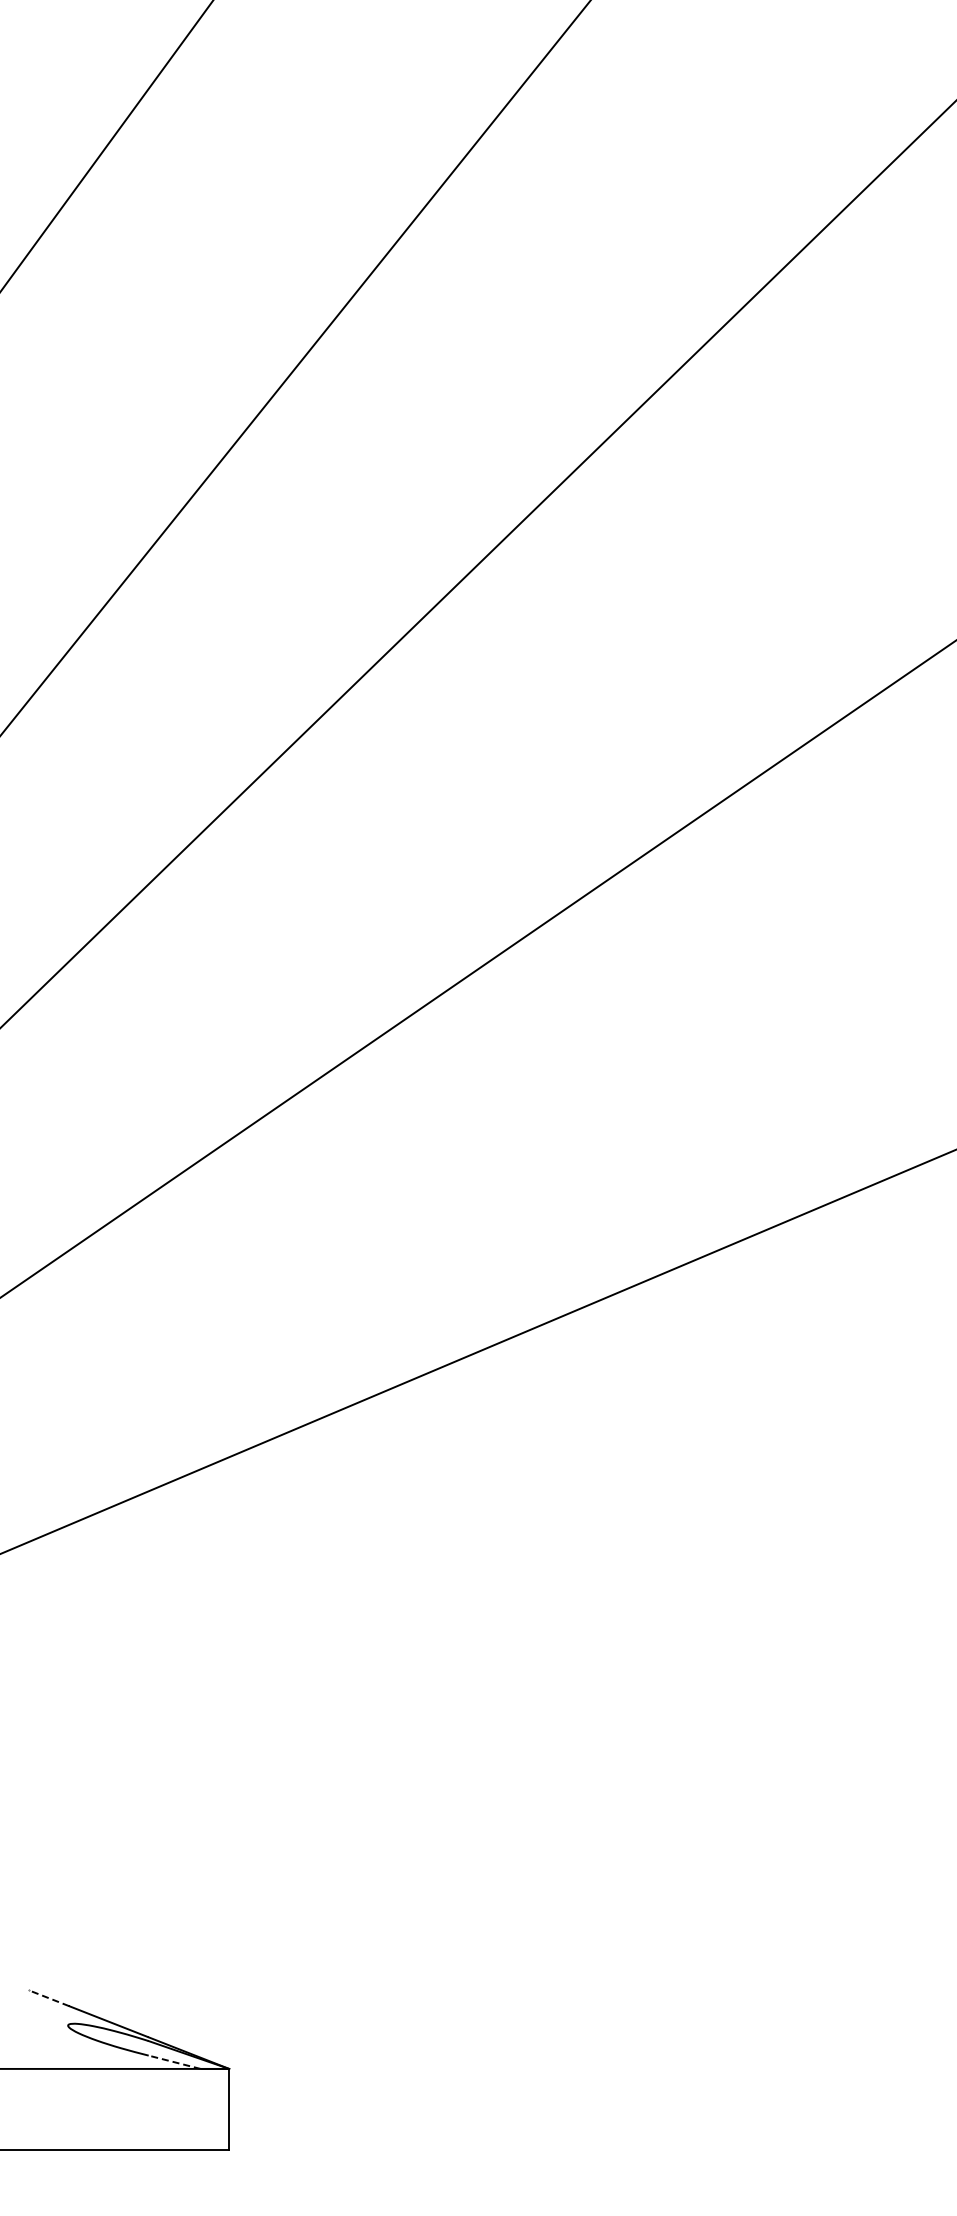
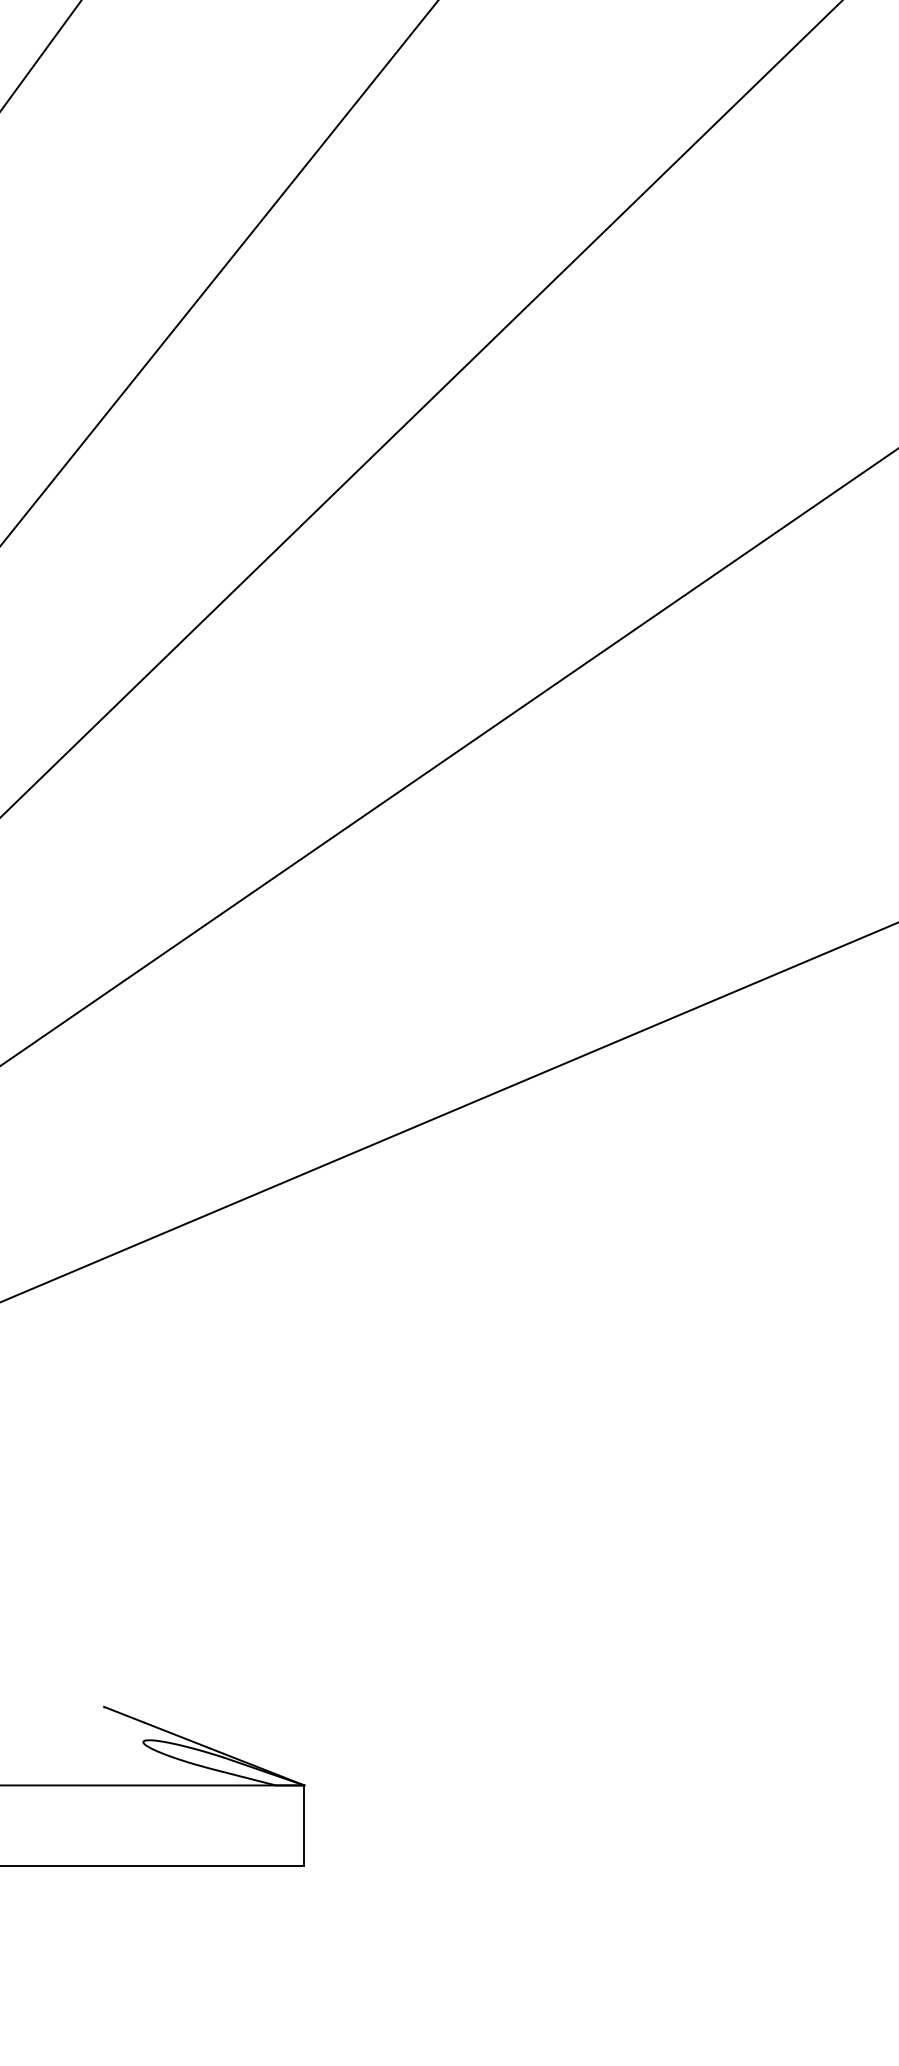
line: (49, 1998) -> (124, 1715), dashed -> solid
line: (174, 2062) -> (249, 1779), dashed -> solid

